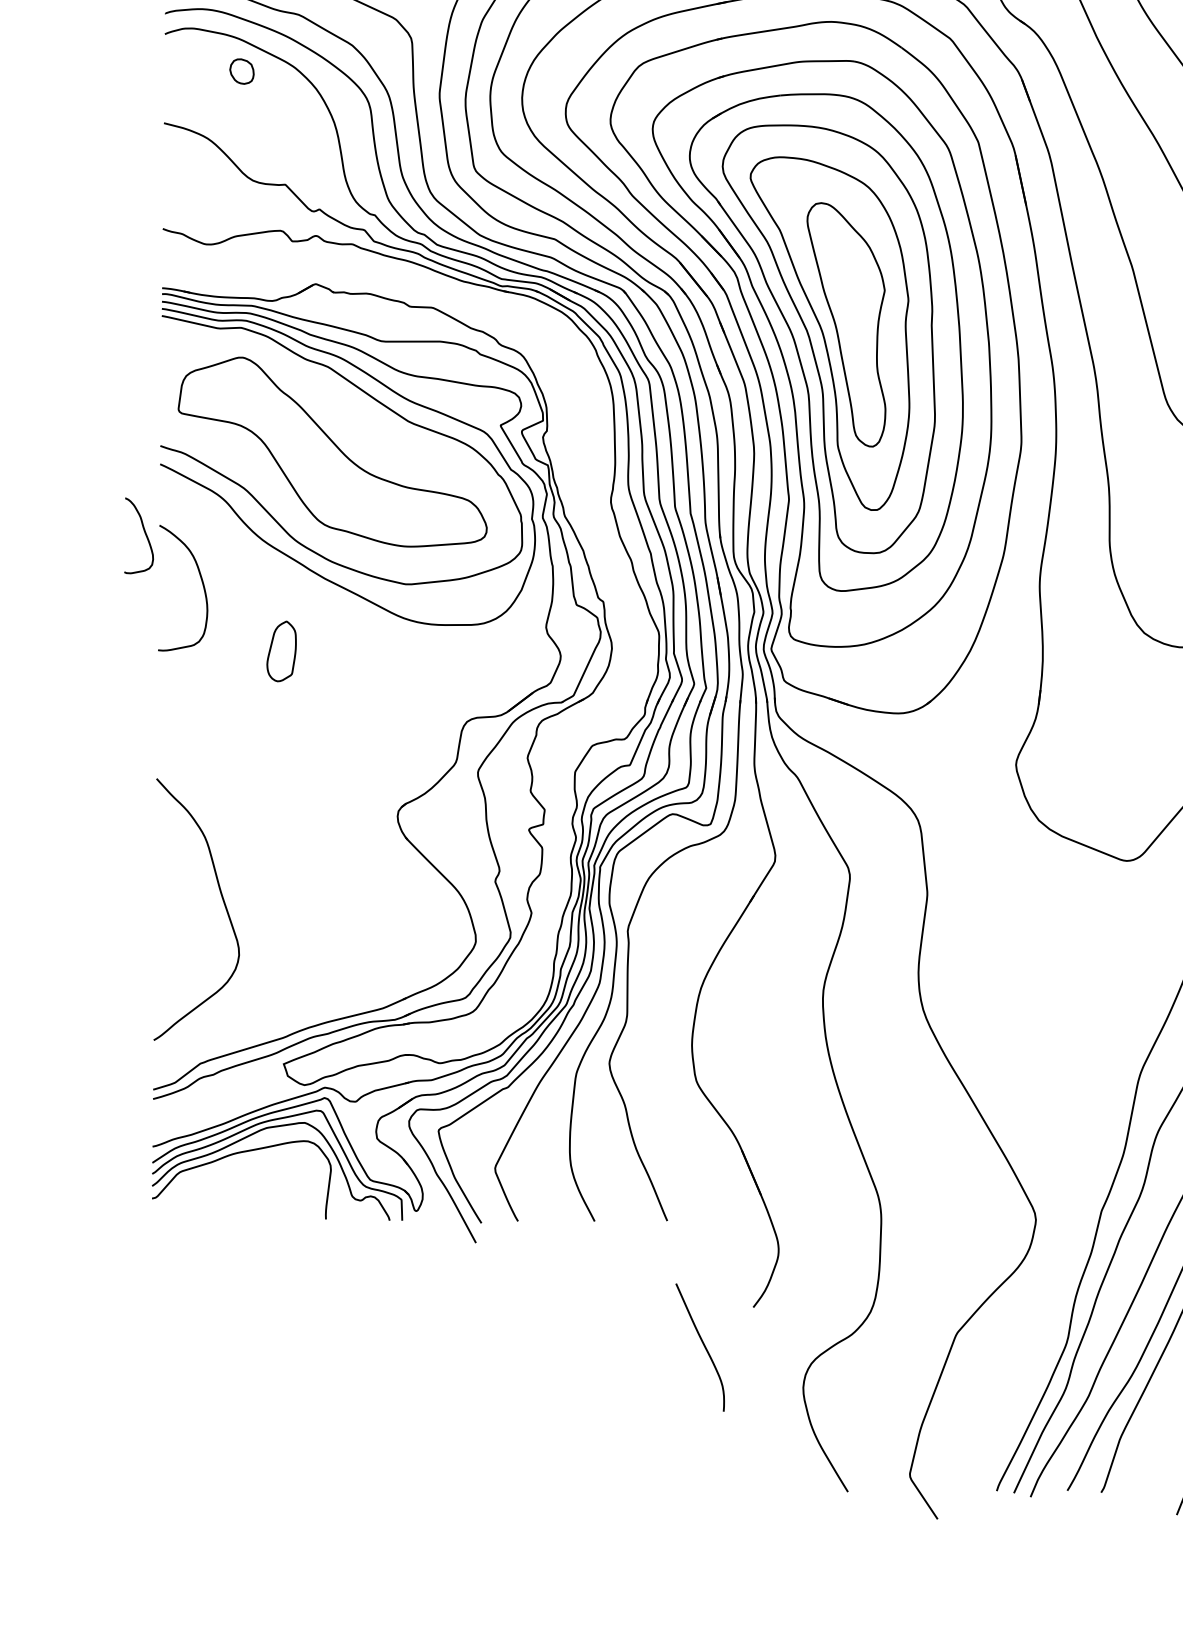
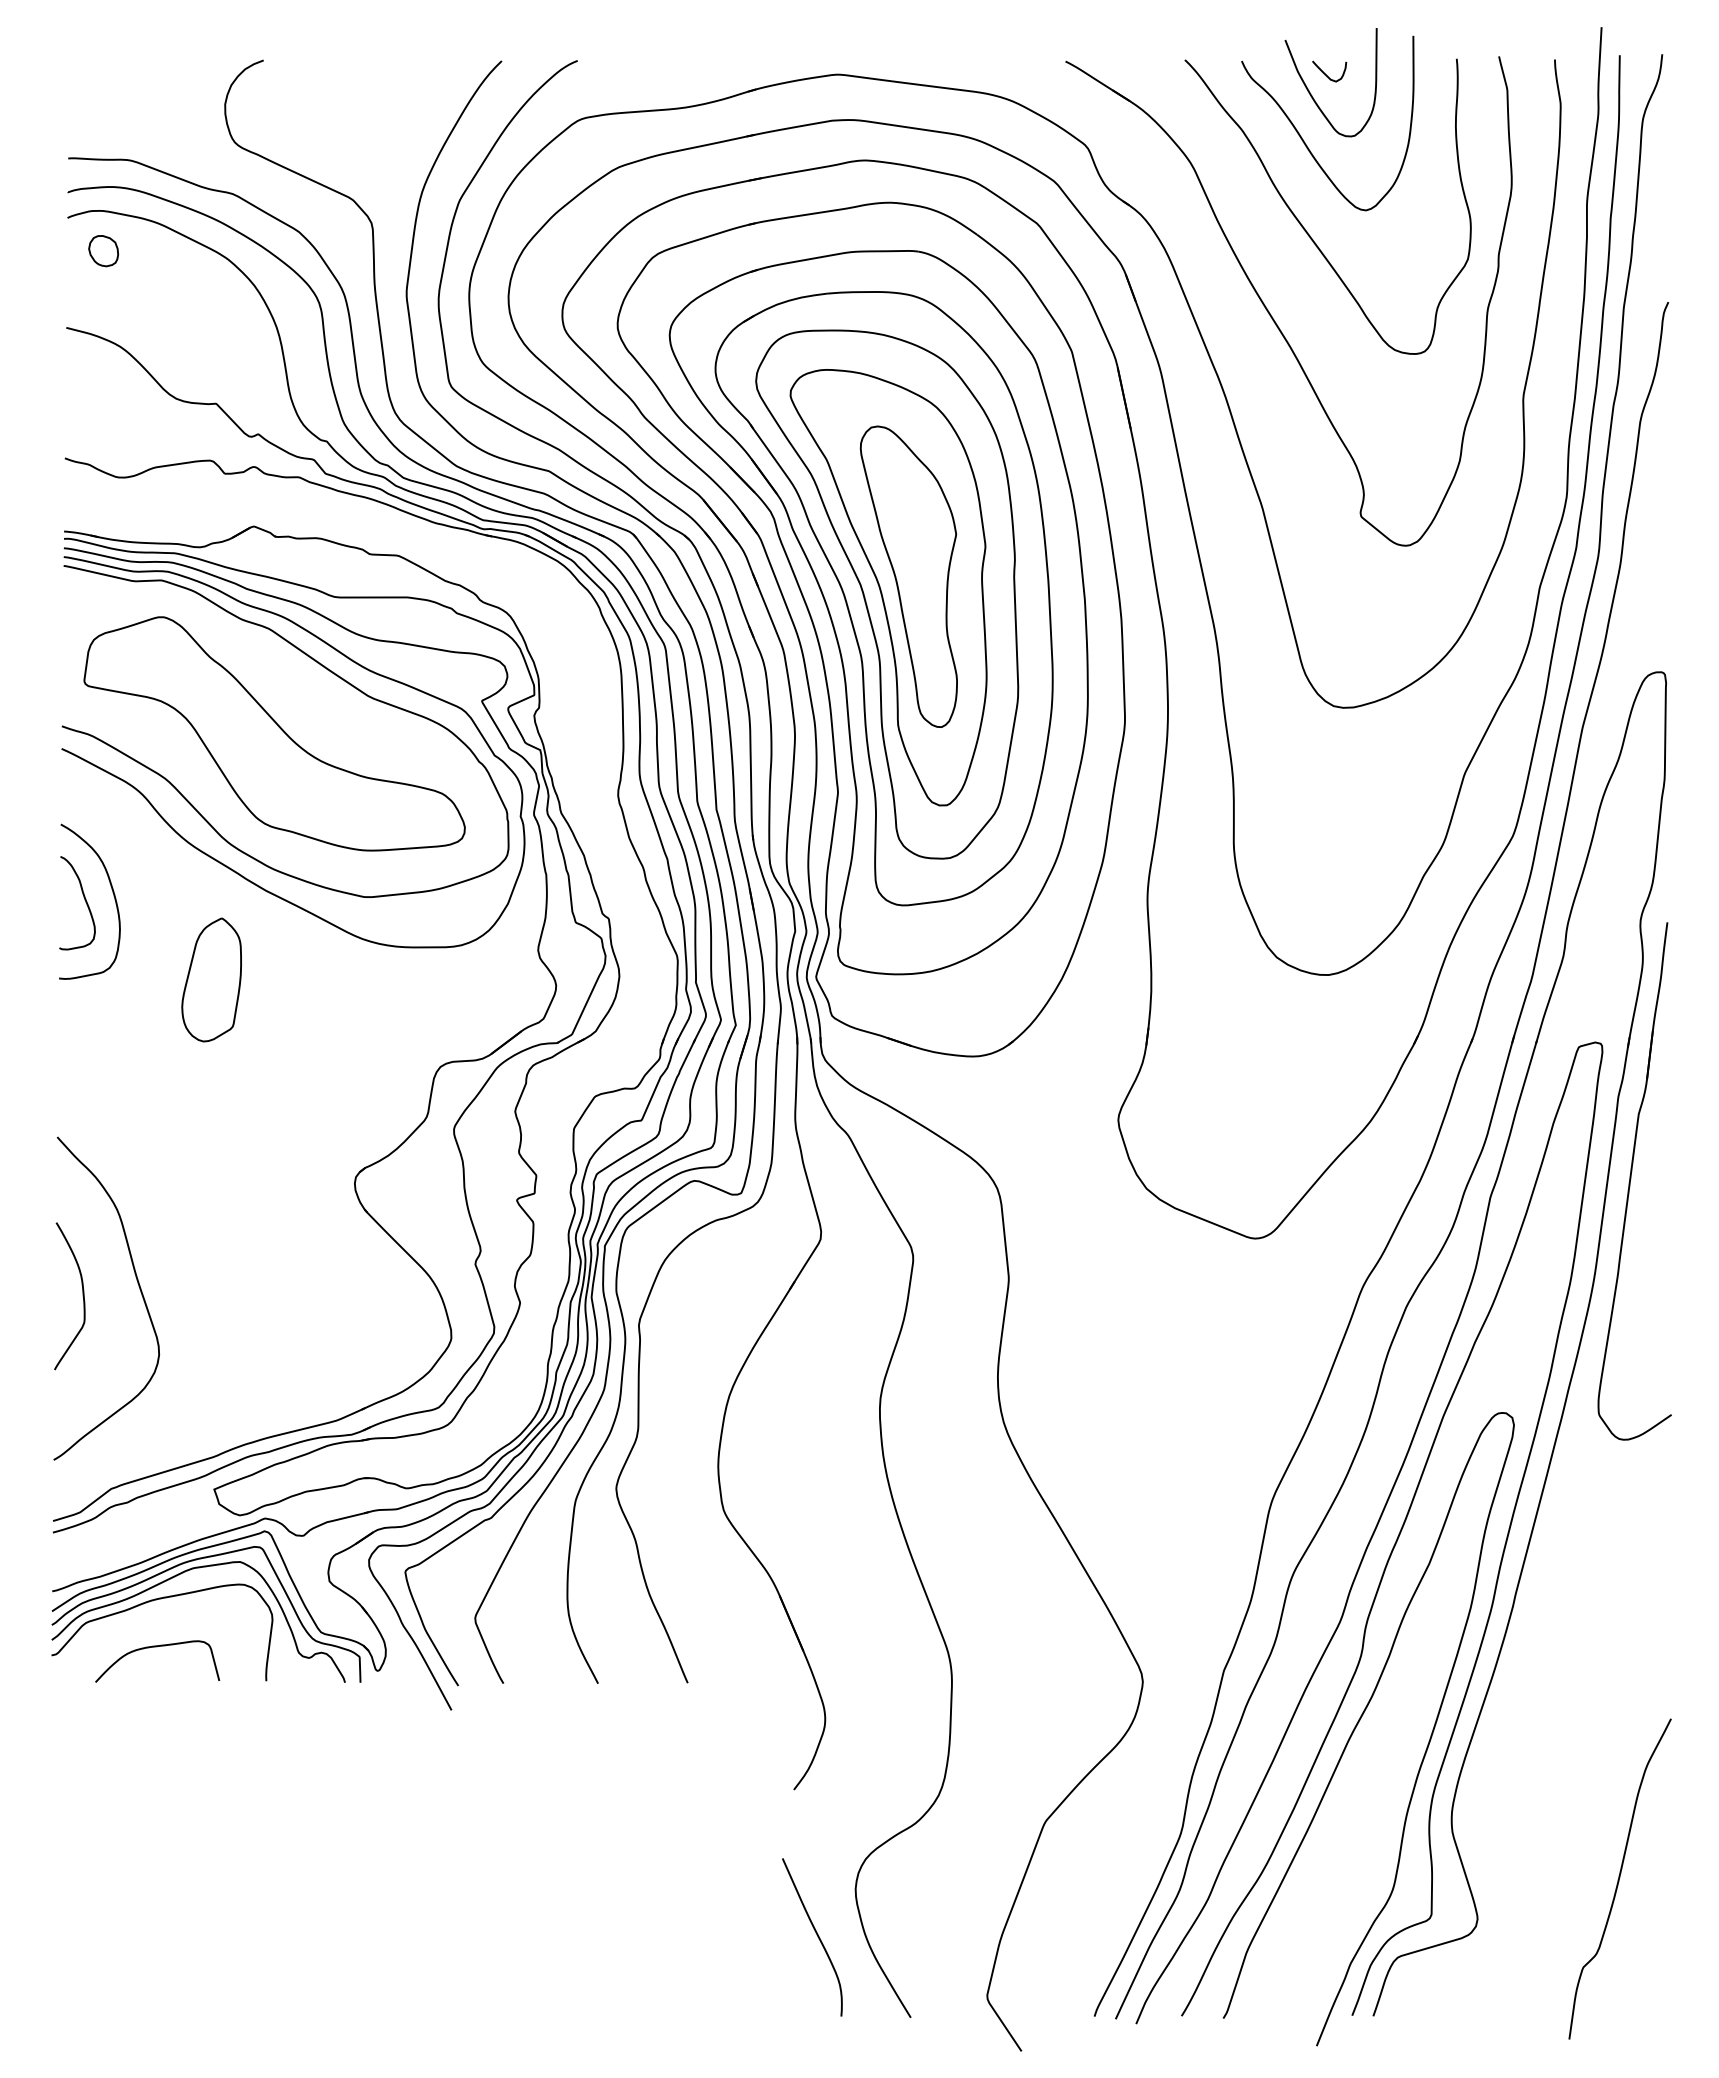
part: (241, 71) -> (103, 251), moved
curve: (144, 533) -> (84, 900), moved
part: (281, 651) -> (211, 979), size x1.67
curve: (177, 907) -> (82, 1296), added
curve: (237, 1192) -> (157, 1647), added
curve: (703, 1346) -> (816, 1935), moved

